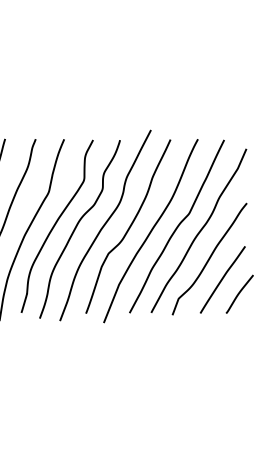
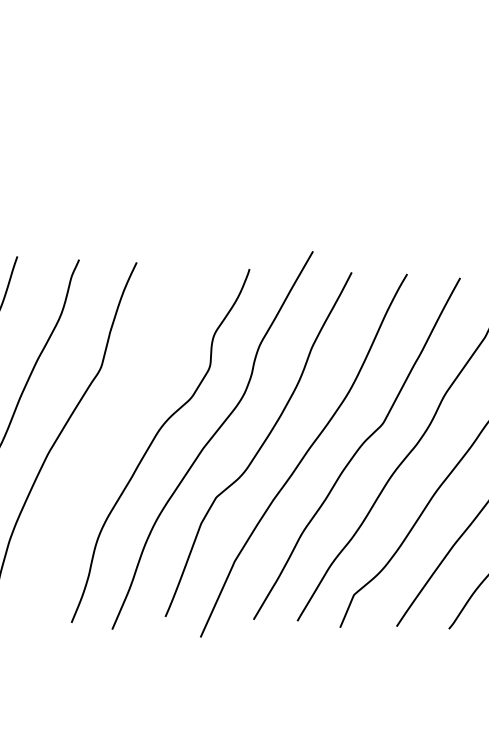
curve: (56, 224) -> (113, 434), removed

